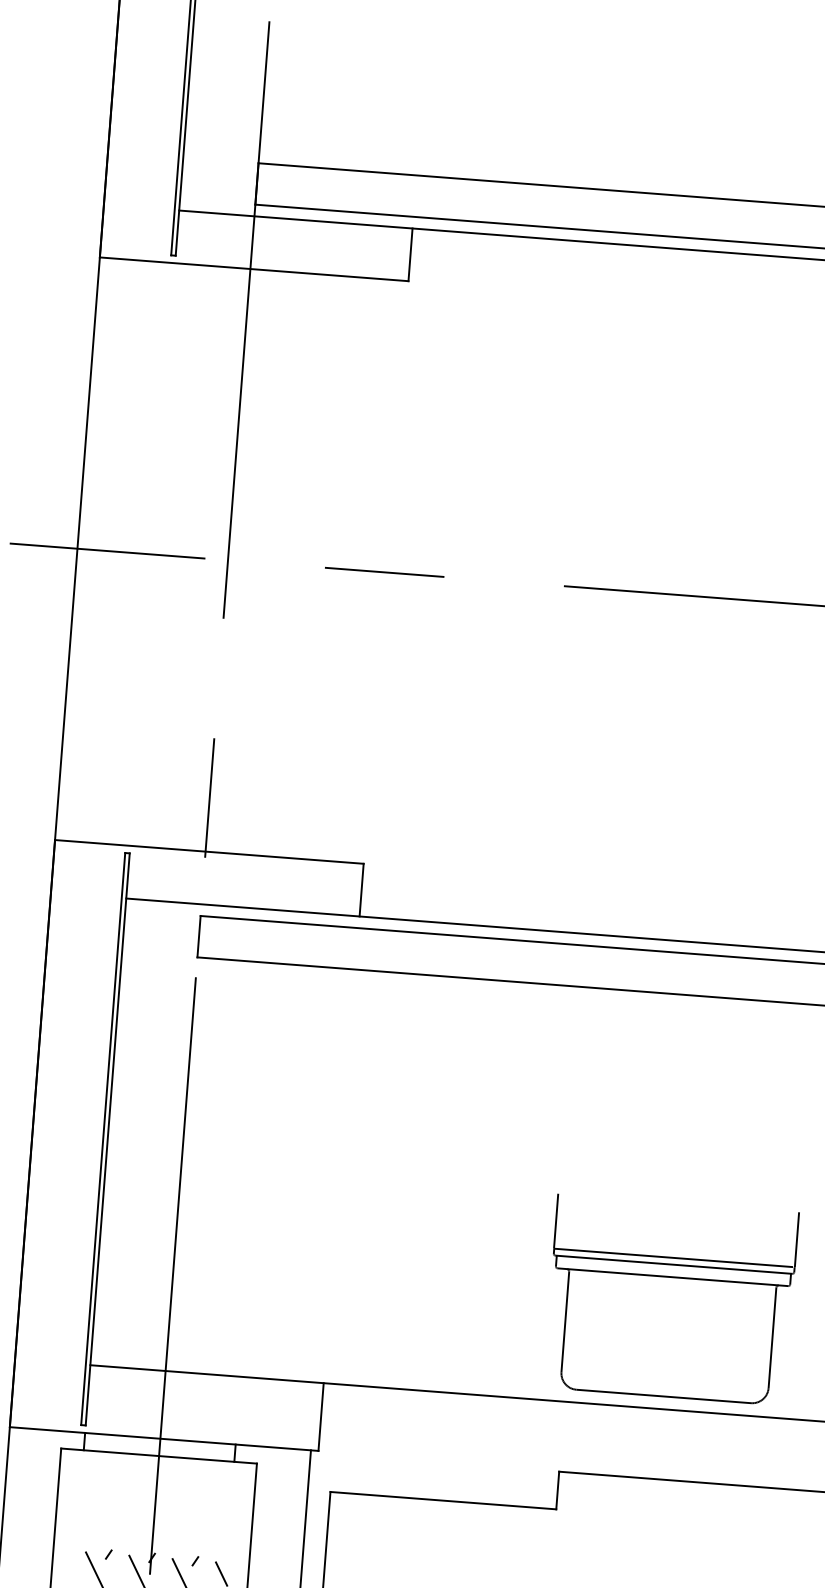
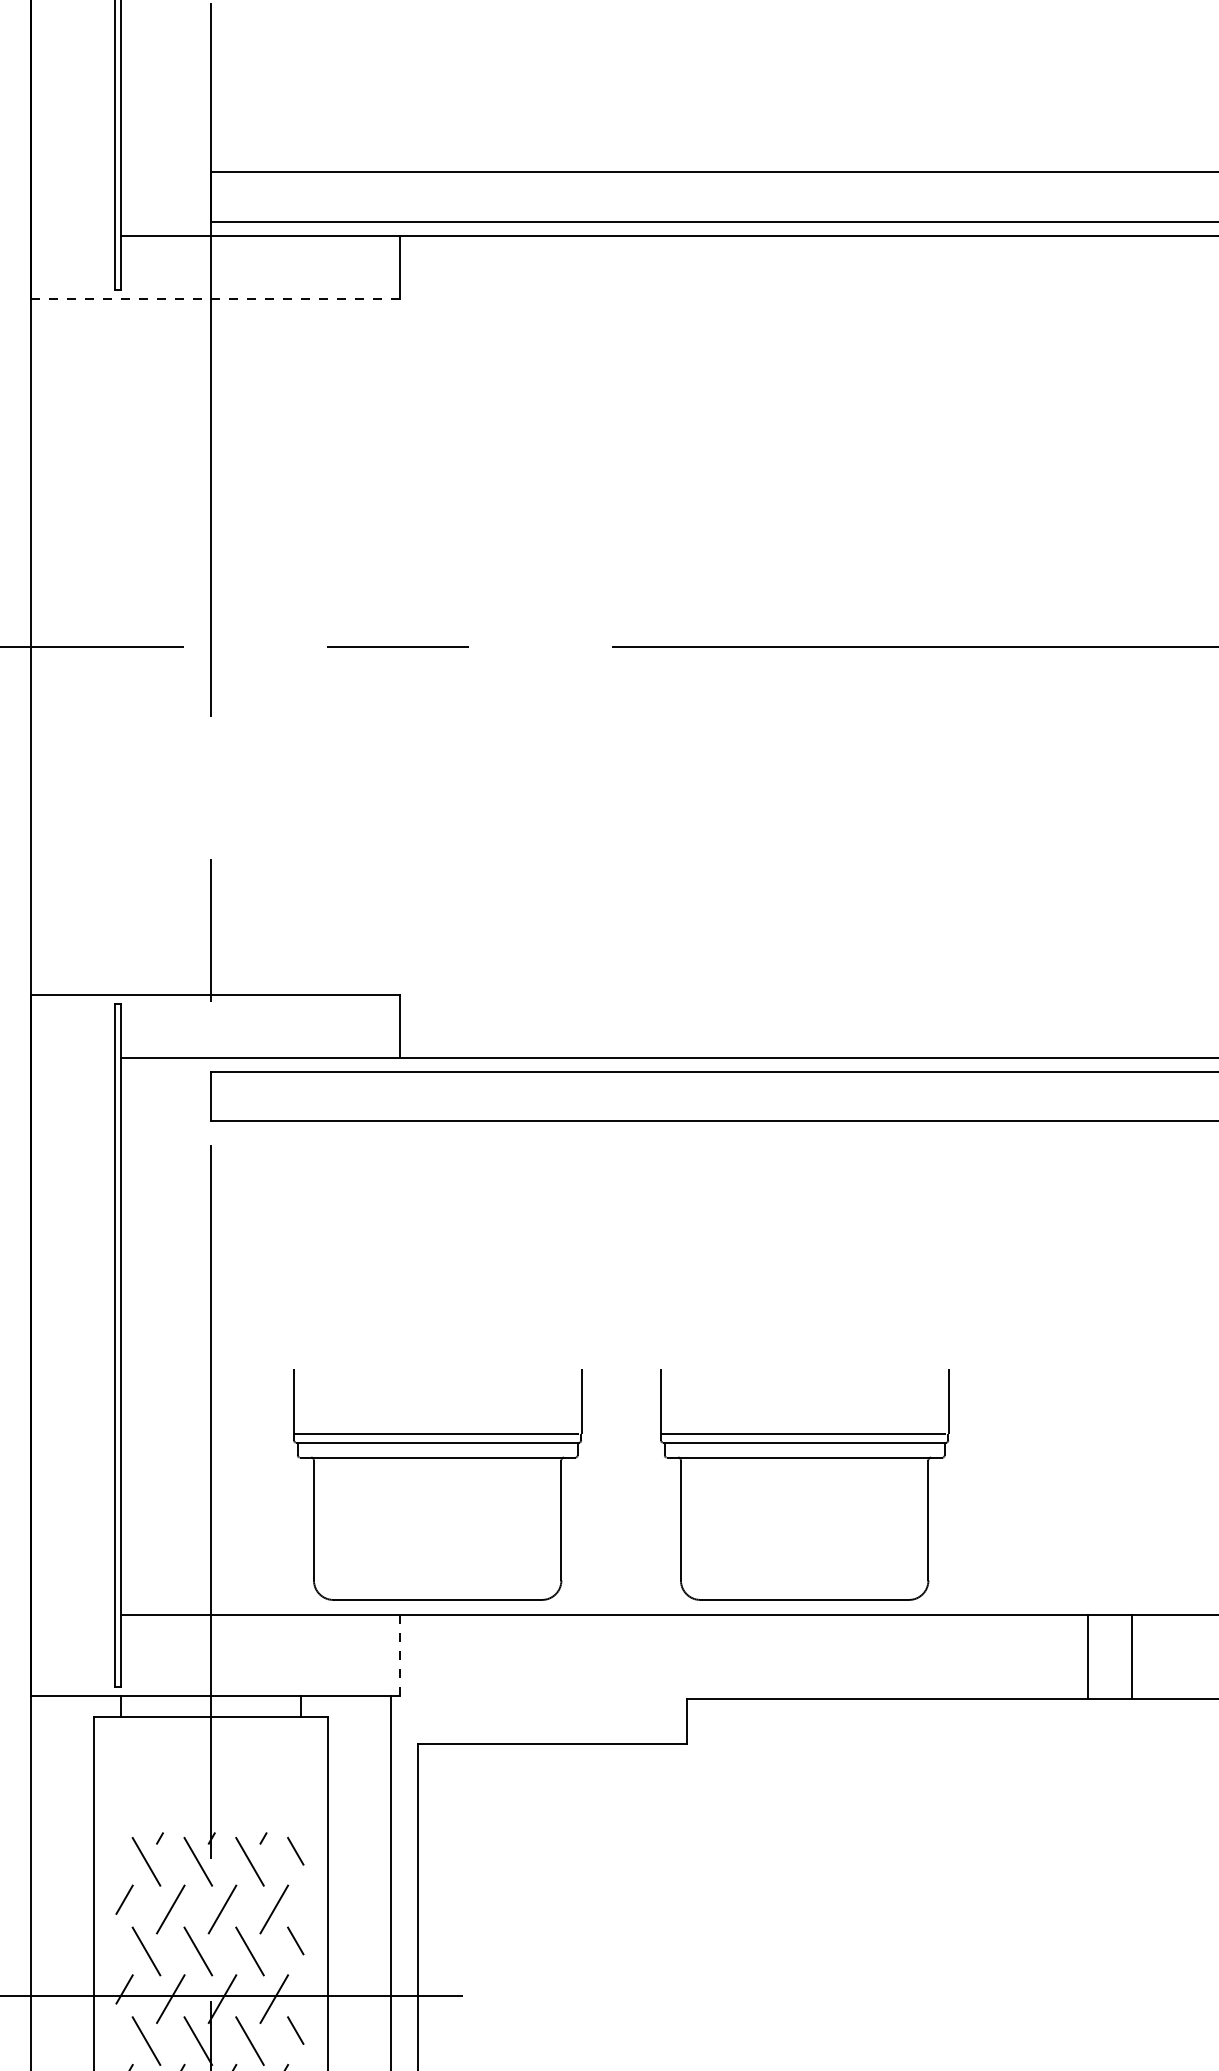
line: (254, 269) -> (215, 298), solid -> dashed
part: (363, 1276) -> (437, 1484), added
line: (320, 1417) -> (399, 1656), solid -> dashed

